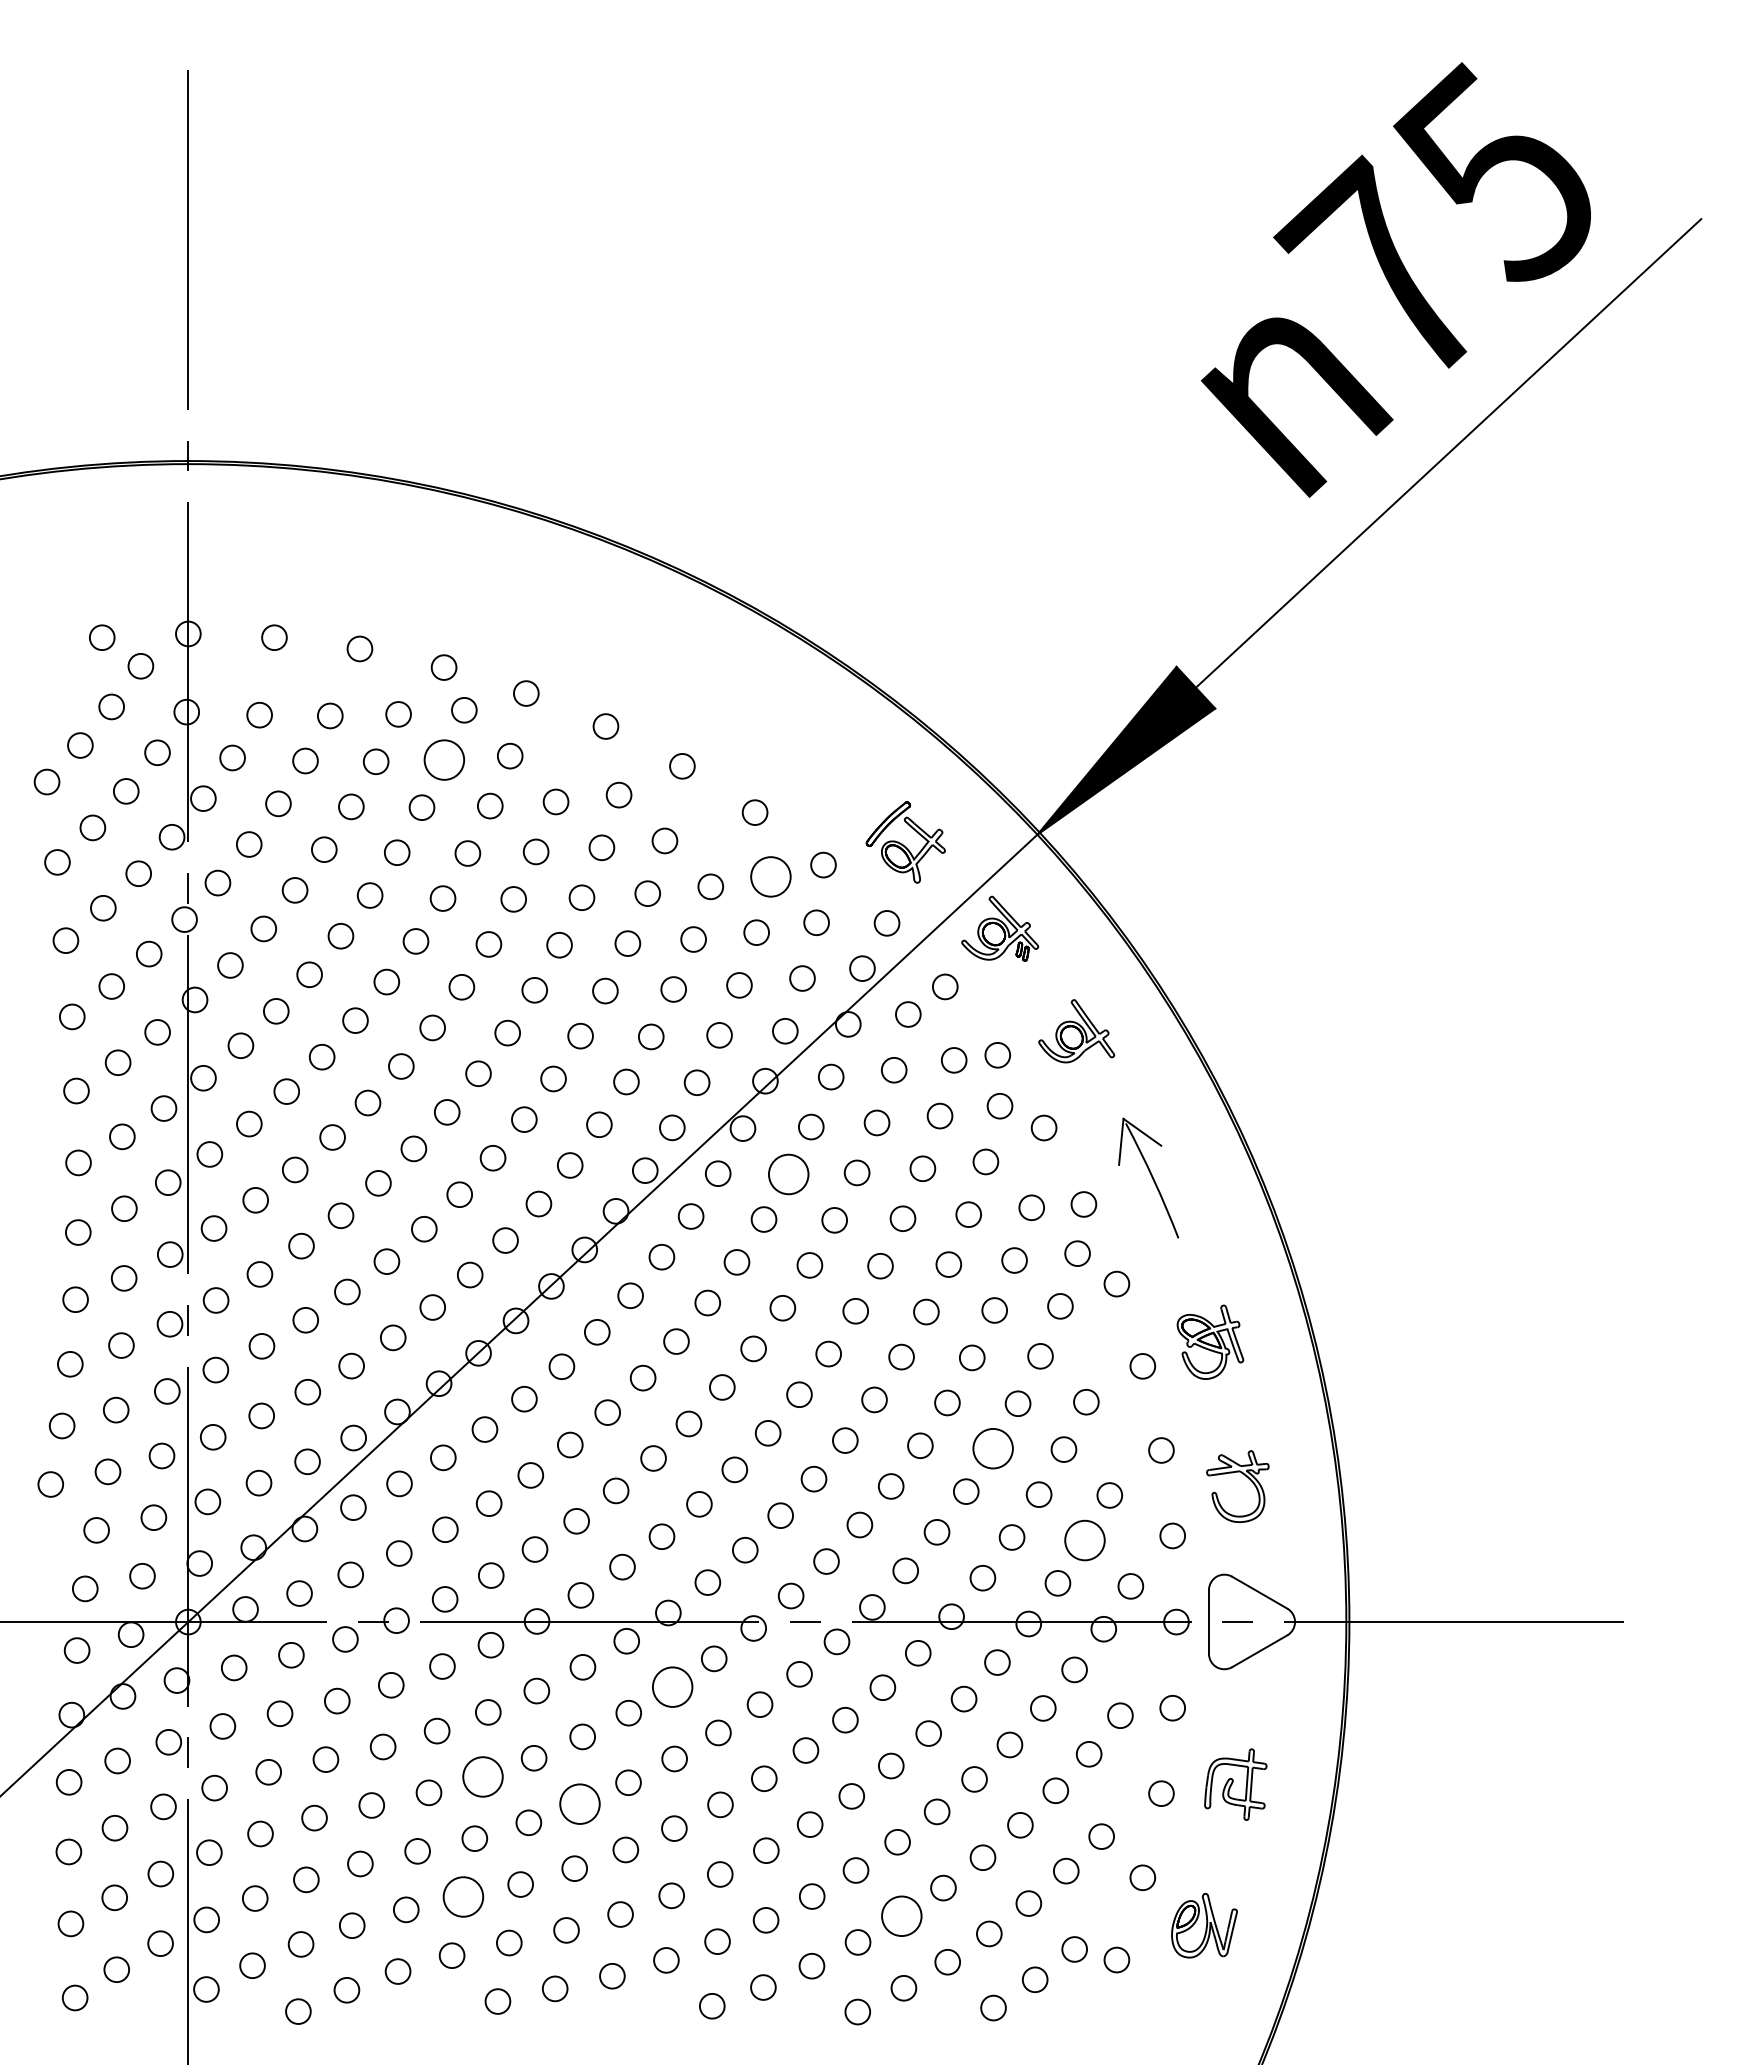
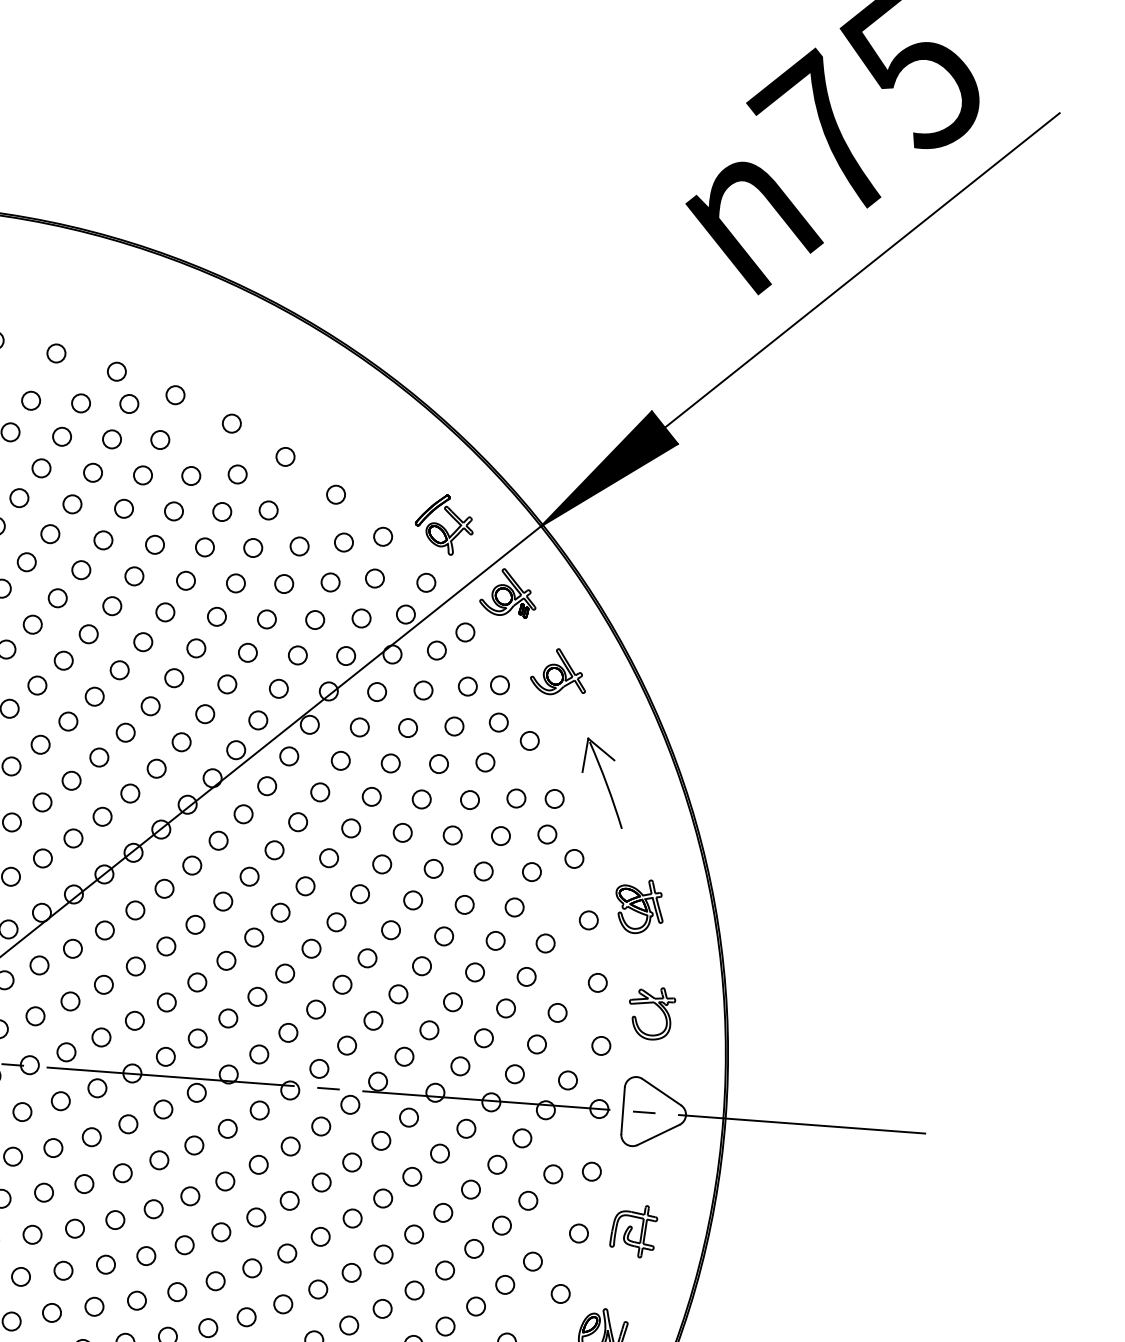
circle: (444, 760) -> (112, 439), size x0.62
circle: (770, 876) -> (343, 542), size x0.62
circle: (788, 1174) -> (340, 760), size x0.62
circle: (993, 1448) -> (475, 972), size x0.62
circle: (1084, 1540) -> (536, 1044), size x0.62
circle: (672, 1686) -> (227, 1128), size x0.62
circle: (482, 1776) -> (84, 1183), size x0.62
circle: (579, 1803) -> (153, 1208), size x0.62
circle: (463, 1897) -> (63, 1271), size x0.62
circle: (901, 1916) -> (382, 1308), size x0.62

